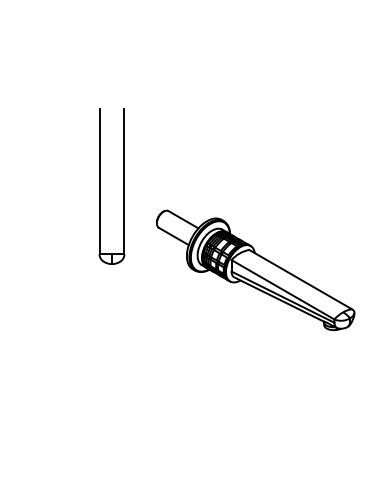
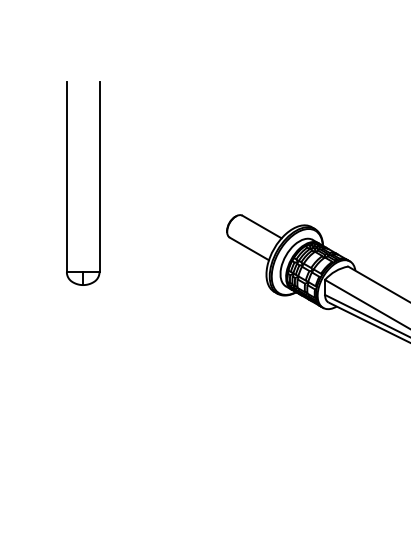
part: (100, 186) -> (68, 183), moved

